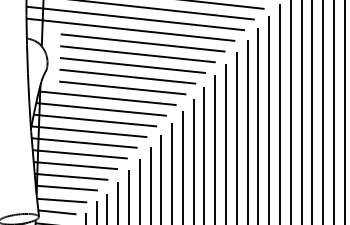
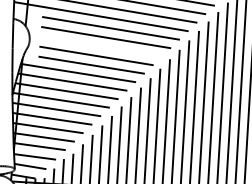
line: (132, 65) -> (100, 46), removed

